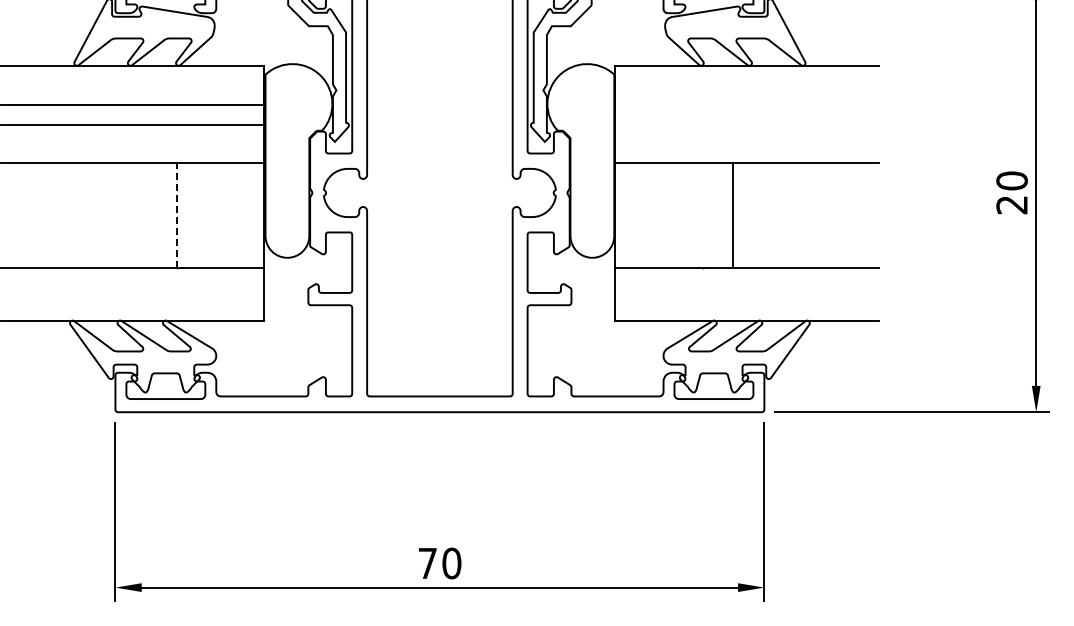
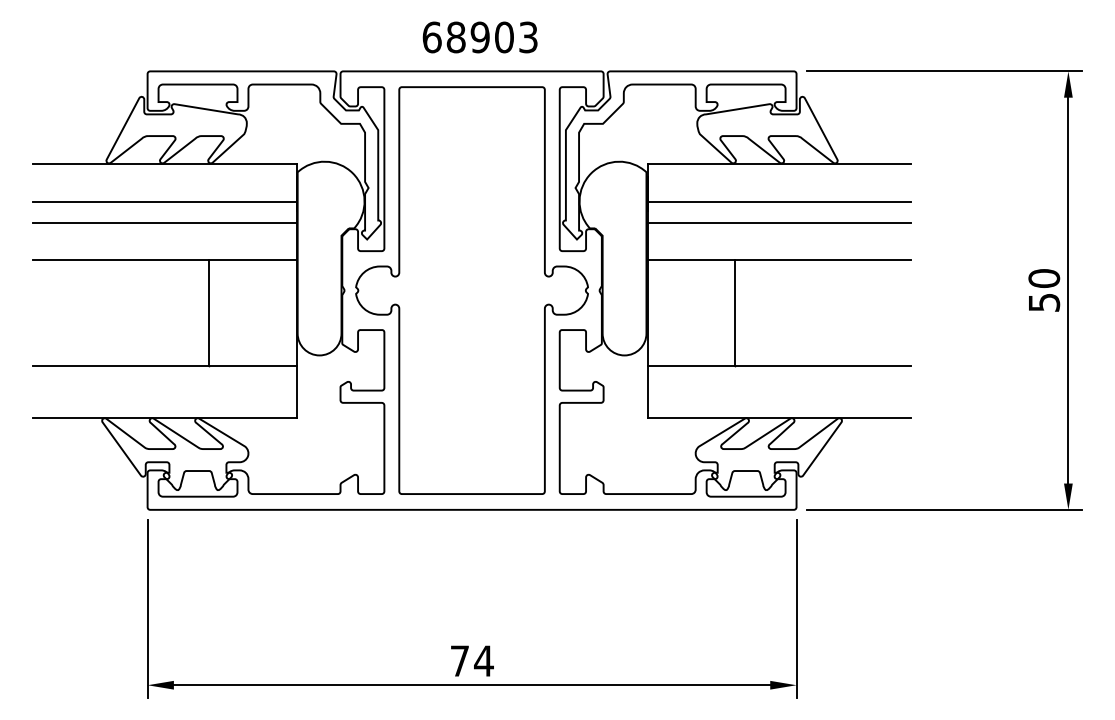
line: (746, 104) -> (778, 202), added
line: (746, 124) -> (778, 222), added
text: (1012, 204) -> (1044, 302), 20 -> 50
line: (176, 214) -> (208, 312), dashed -> solid
line: (733, 214) -> (735, 312), moved
text: (451, 562) -> (483, 660), 70 -> 74

